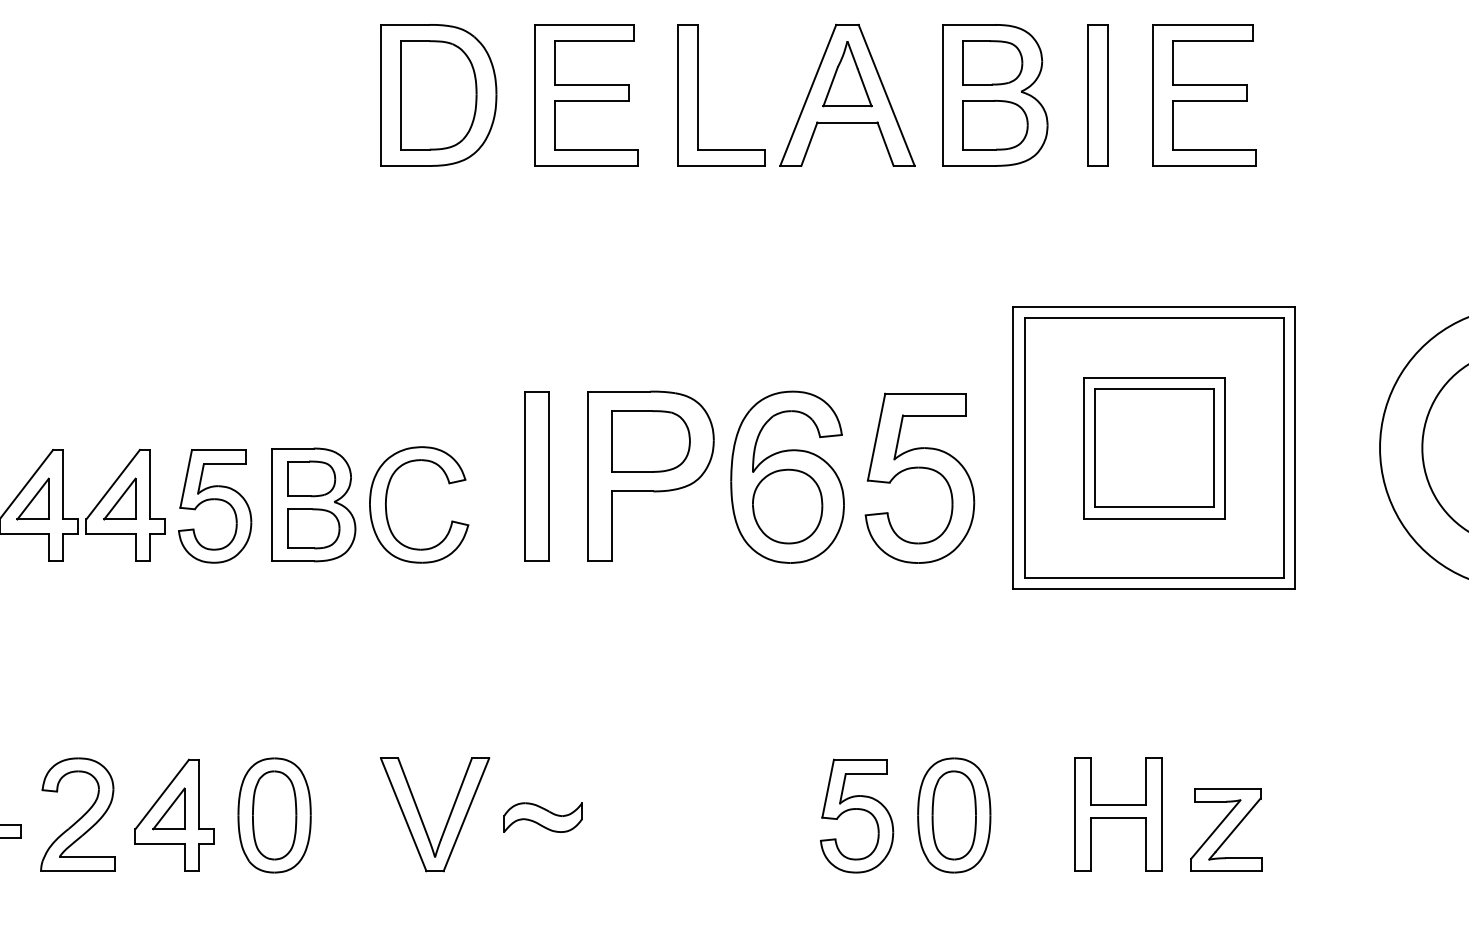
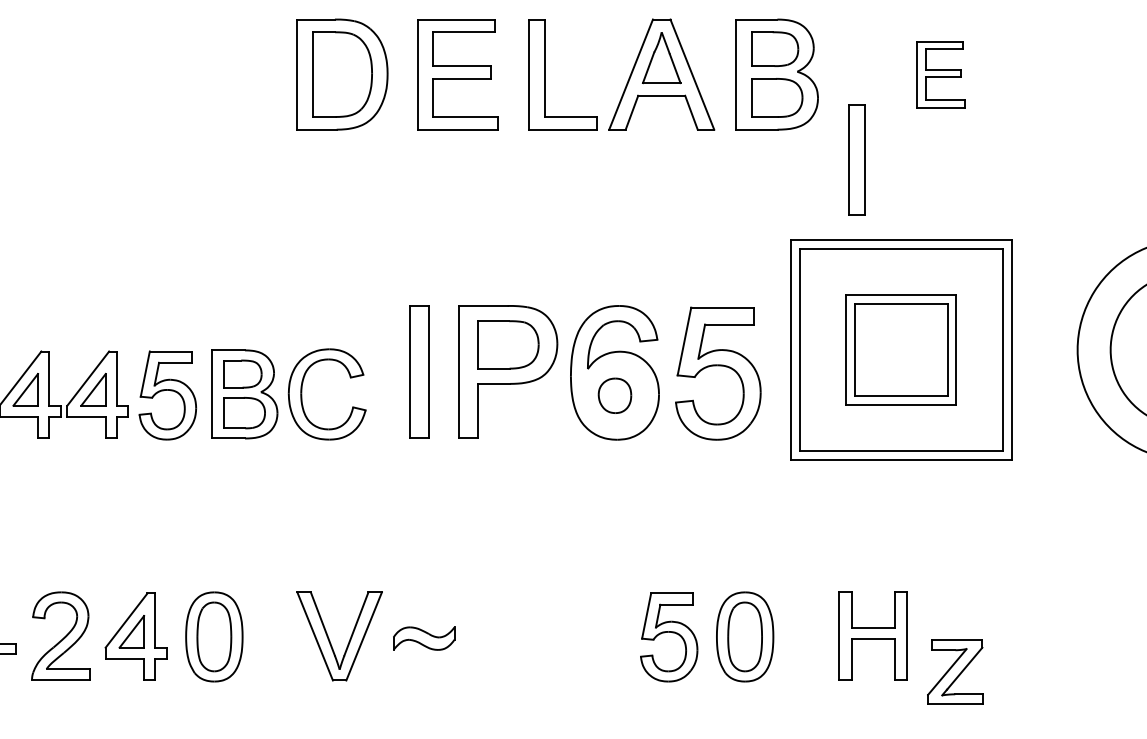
part: (1096, 95) -> (856, 159), moved
part: (1204, 95) -> (940, 74), size x0.6
part: (787, 506) -> (614, 395), size x0.6
part: (1226, 828) -> (955, 671), moved

